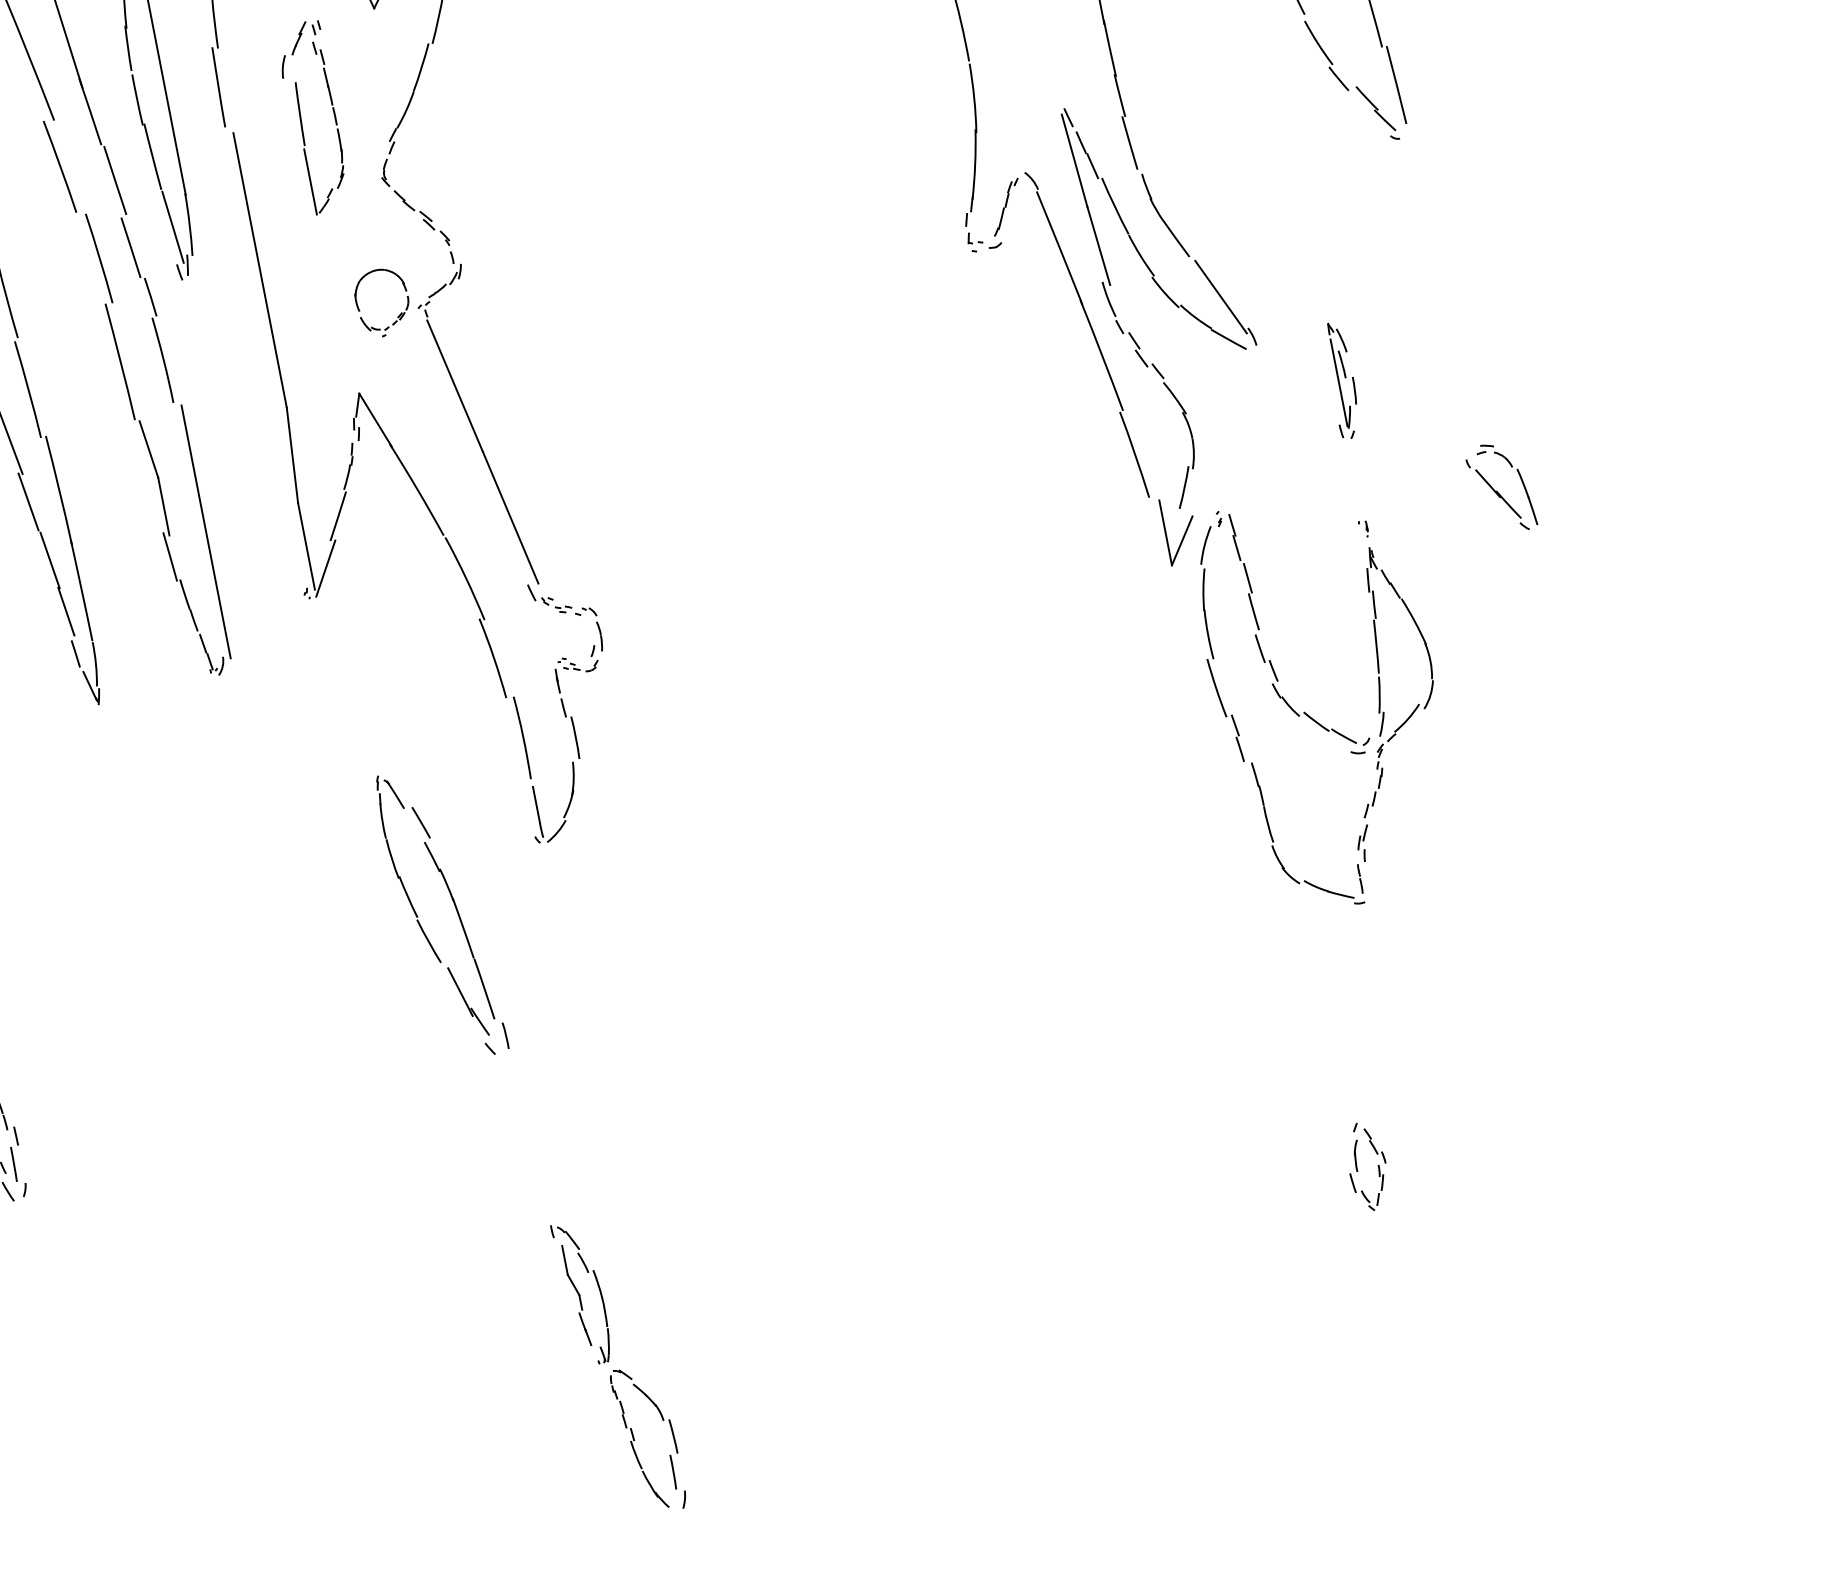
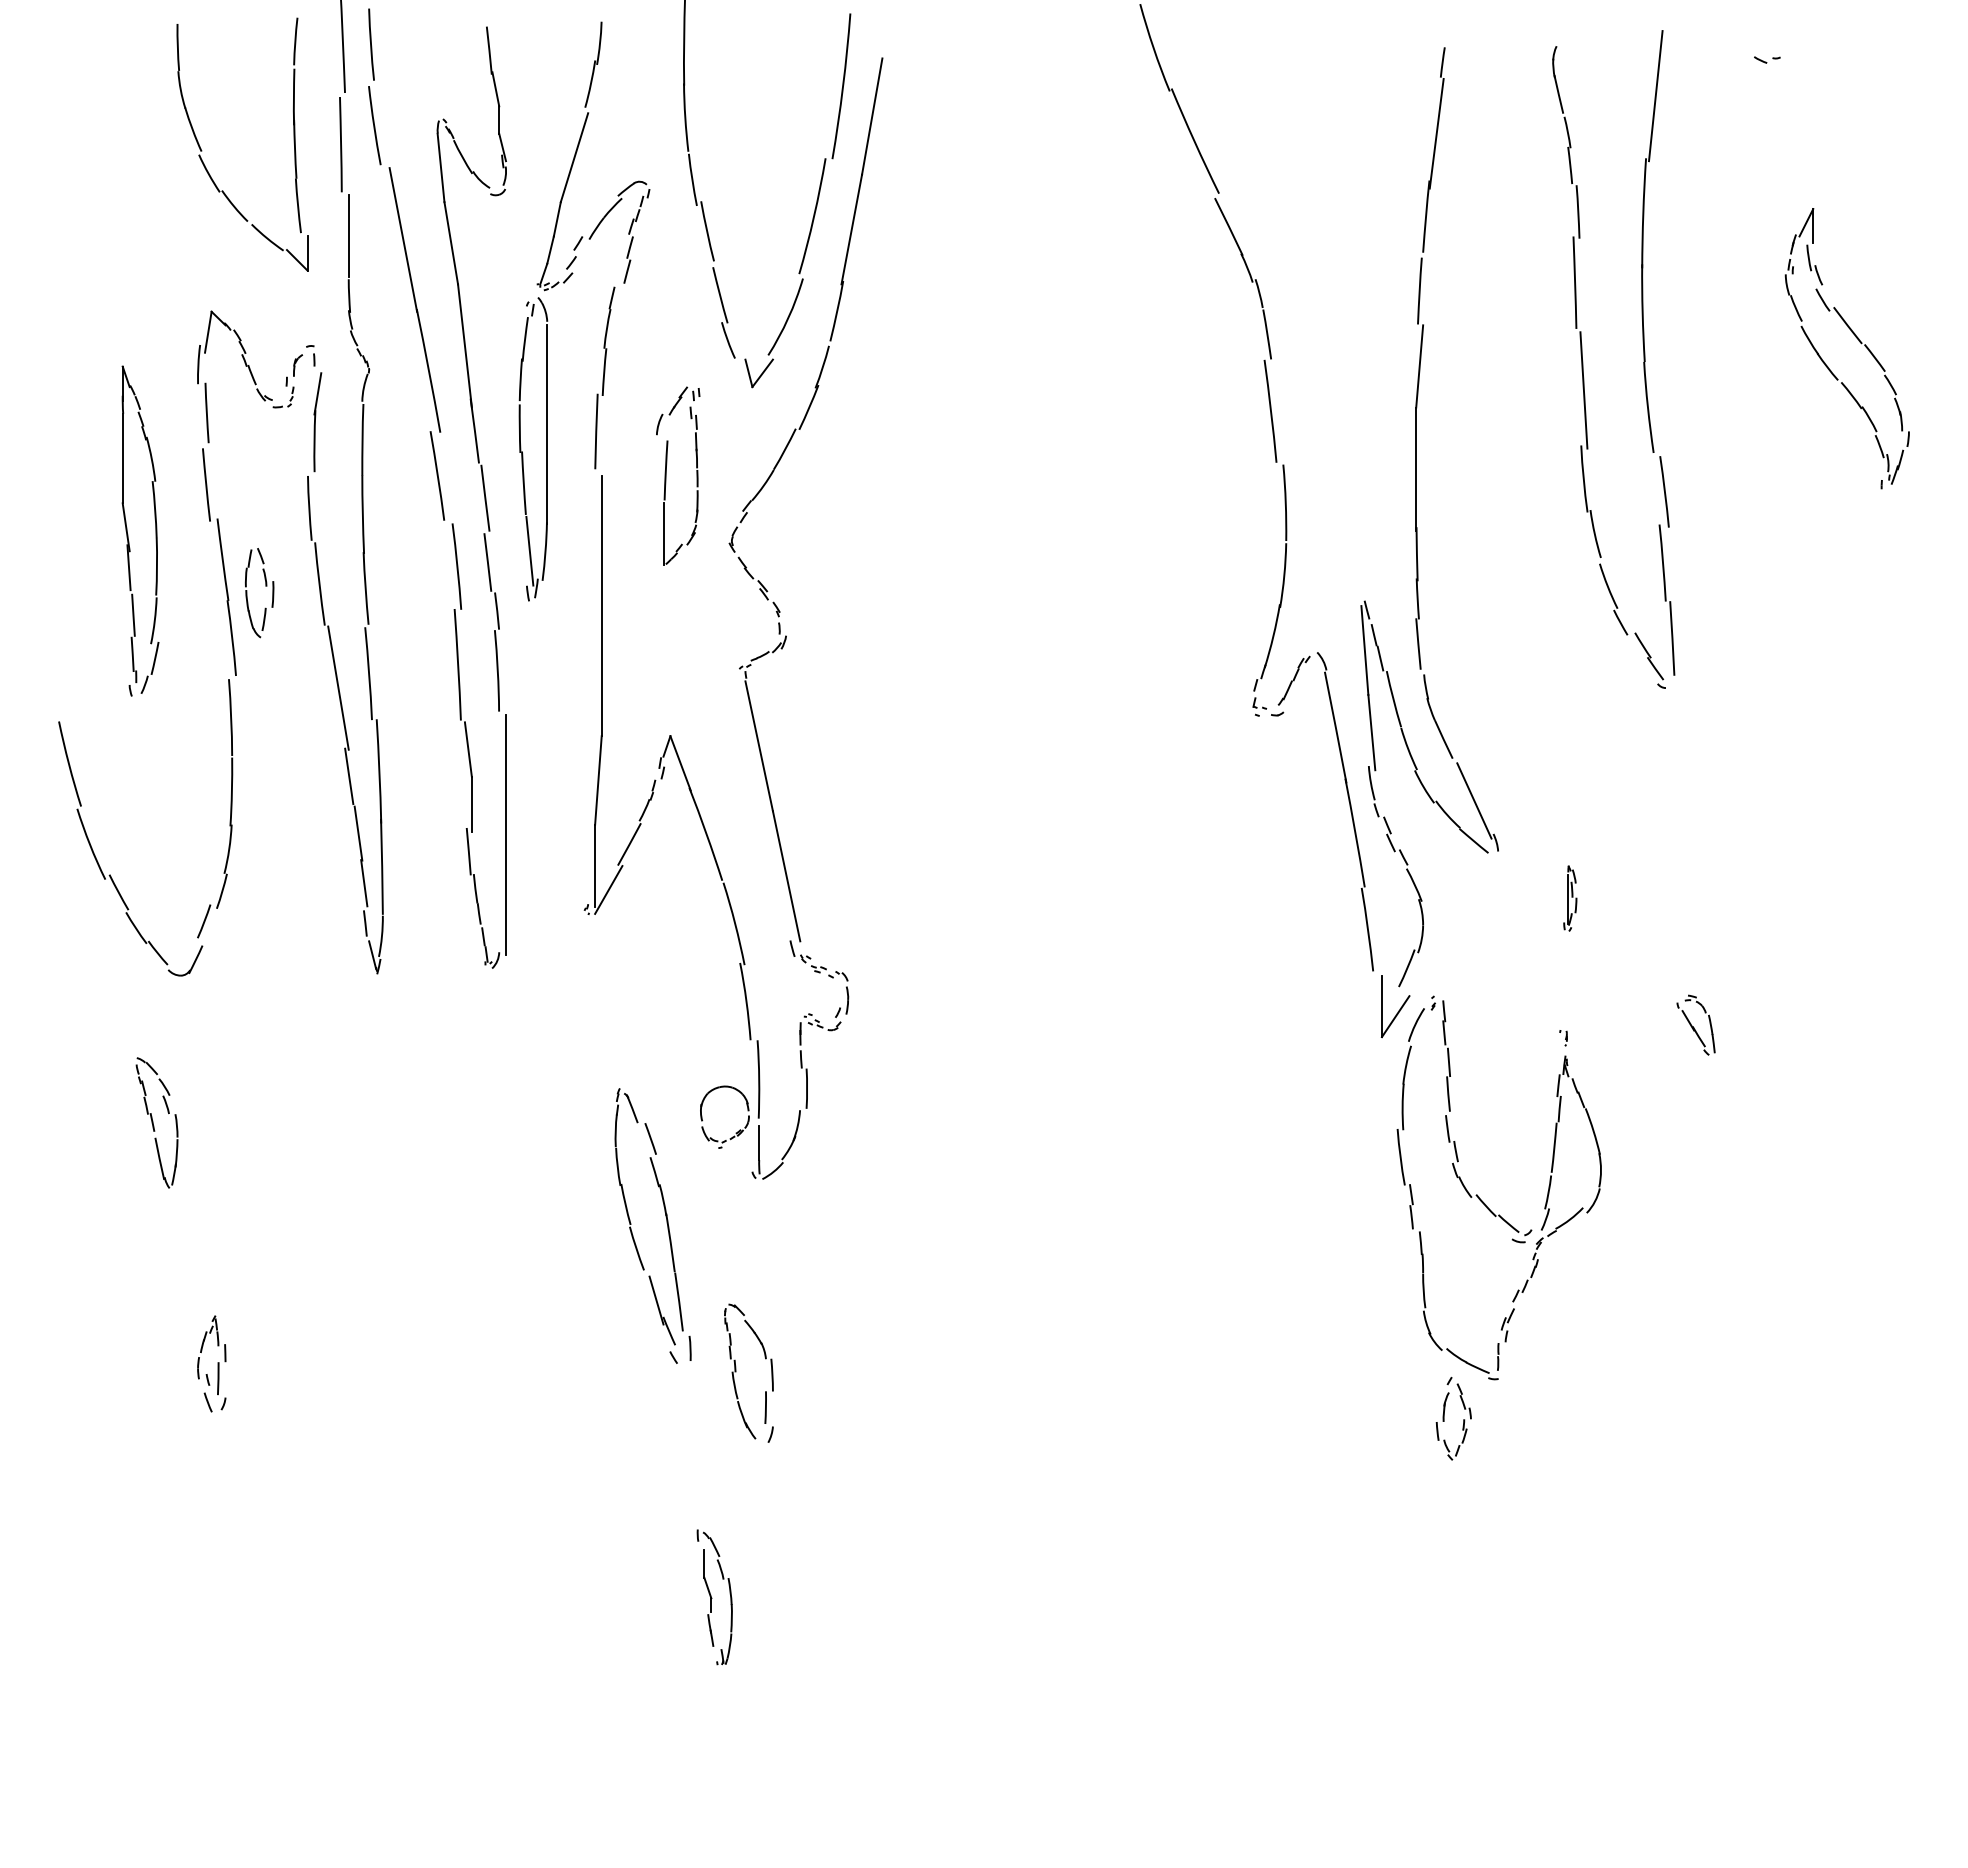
part: (399, 313) -> (738, 1130), moved
part: (1342, 380) -> (1570, 898), size x0.6
part: (1500, 488) -> (1695, 1025), size x0.7
part: (1357, 1168) -> (1444, 1418), moved
part: (635, 1441) -> (736, 1372), moved

